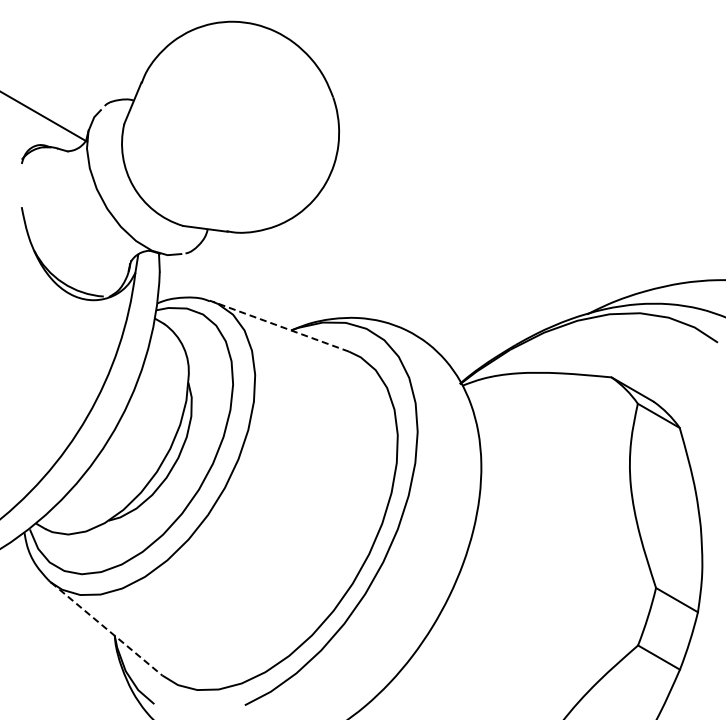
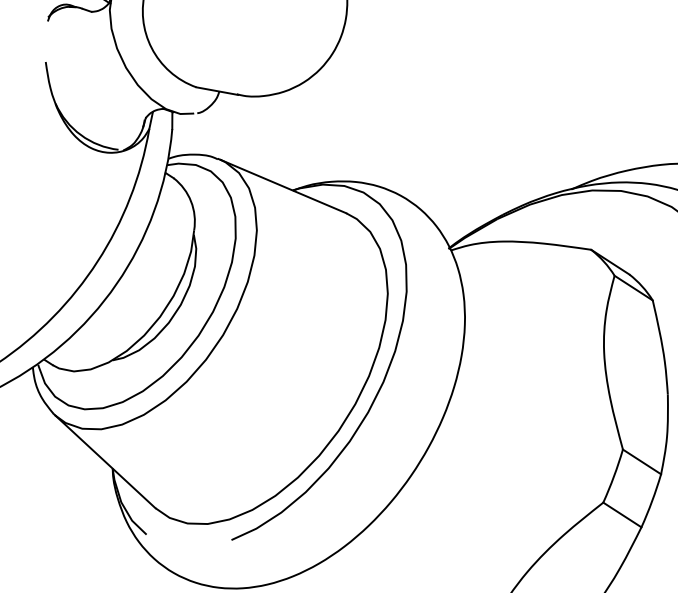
line: (280, 326) -> (282, 186), dashed -> solid
line: (107, 629) -> (106, 462), dashed -> solid

